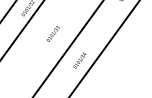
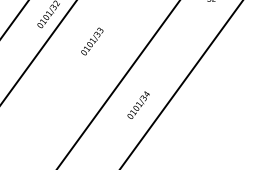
text: (52, 33) -> (91, 40), moved

